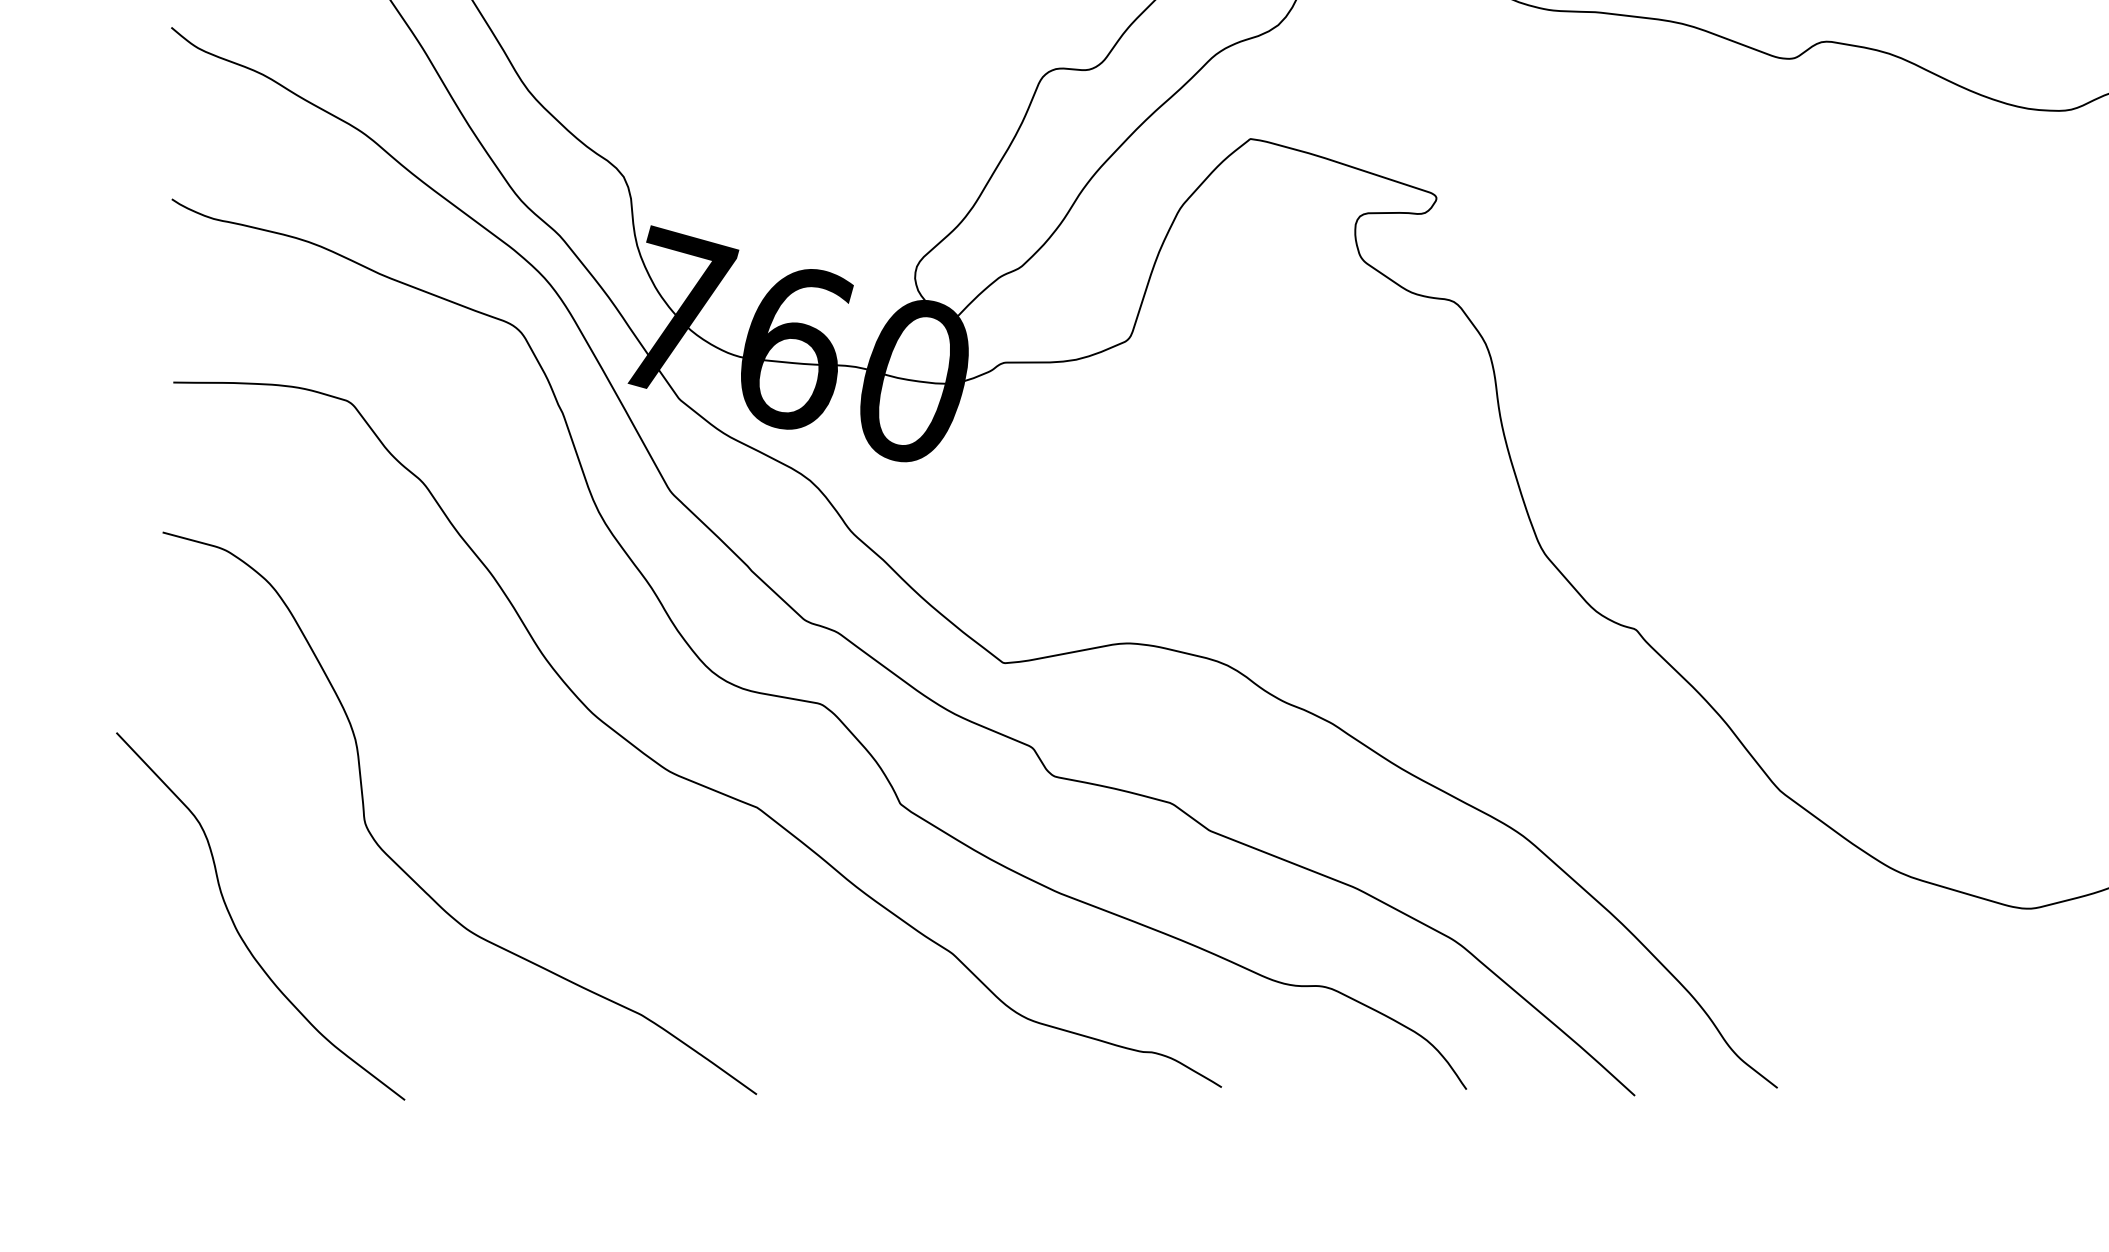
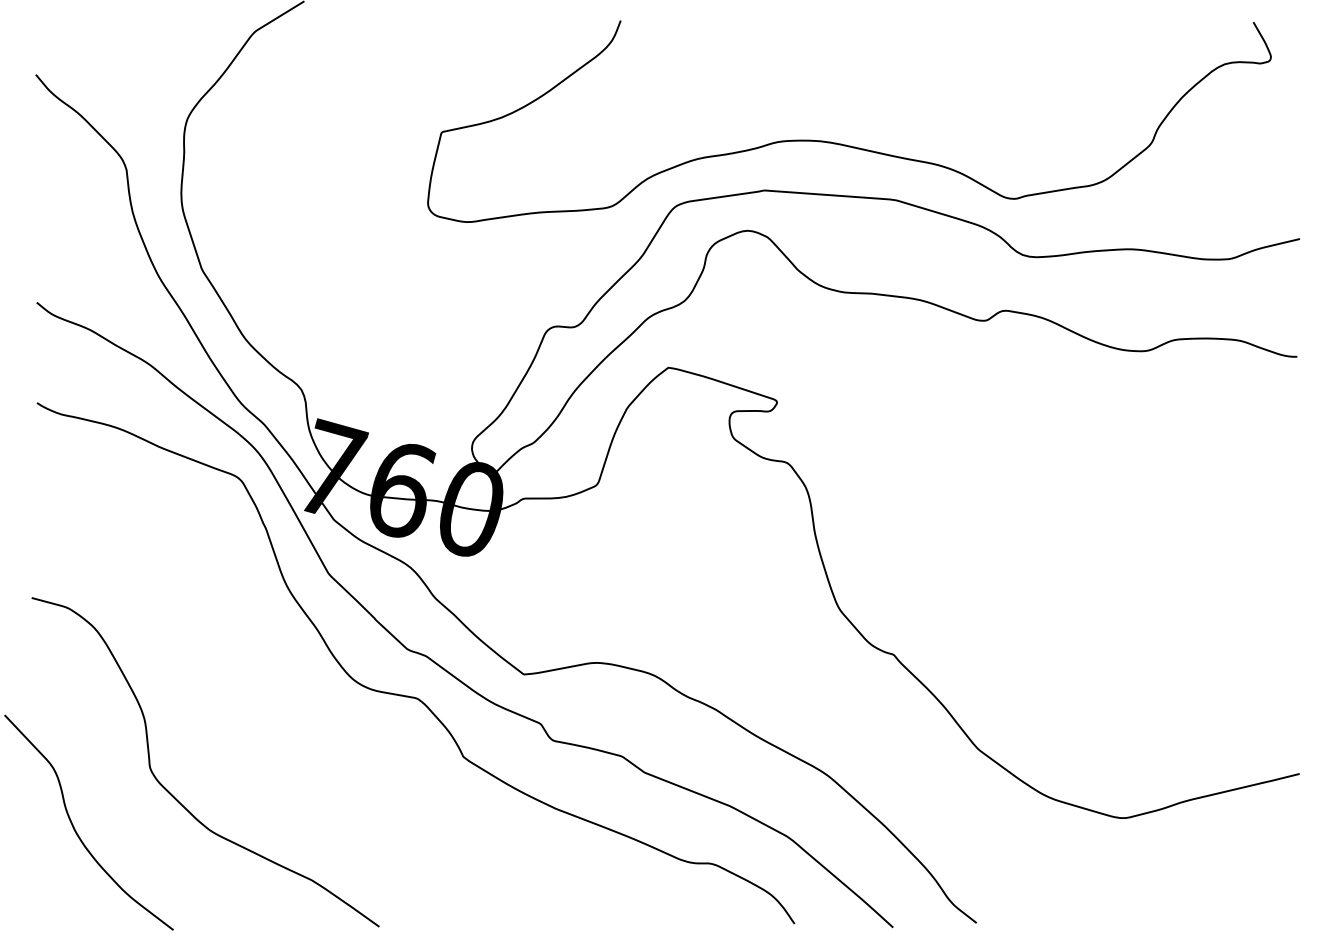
curve: (676, 772) -> (332, 738), removed

